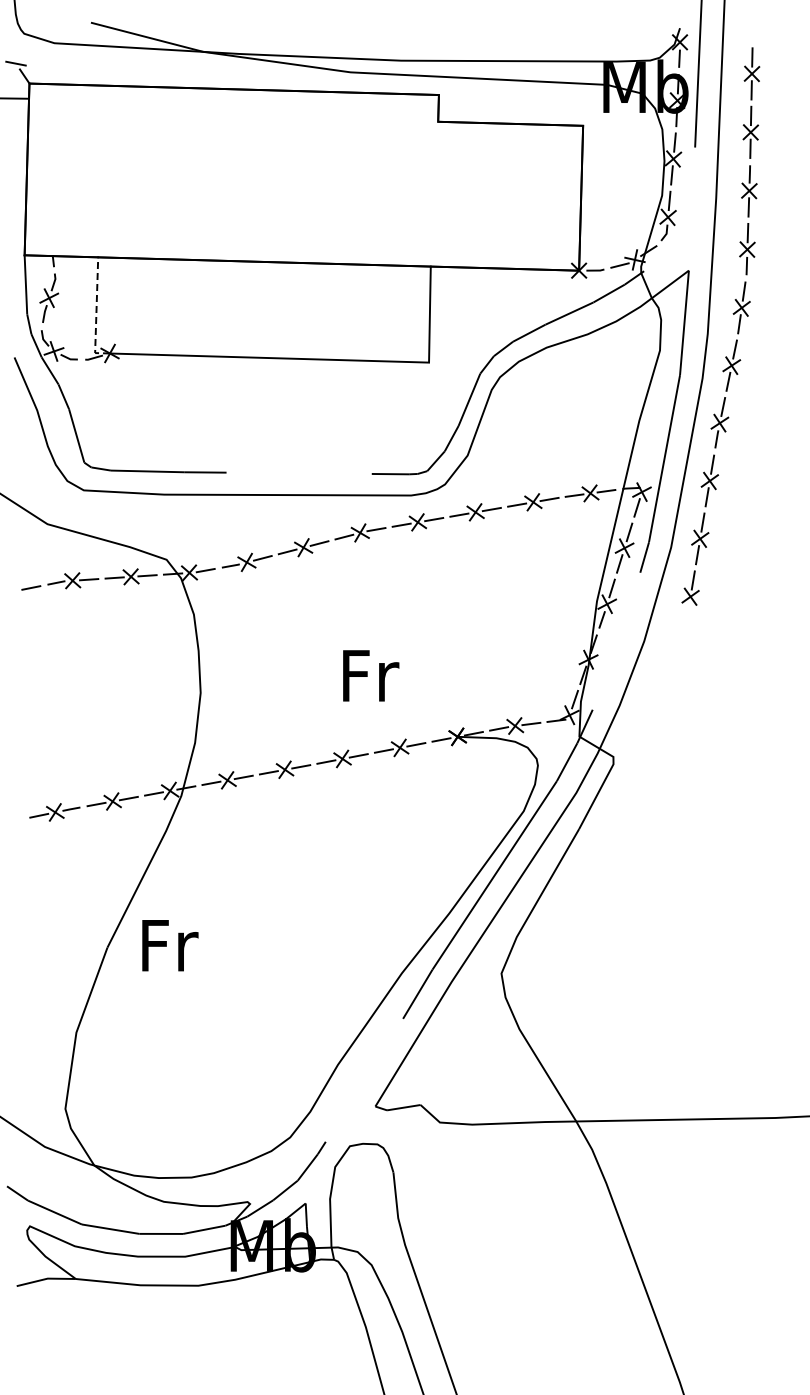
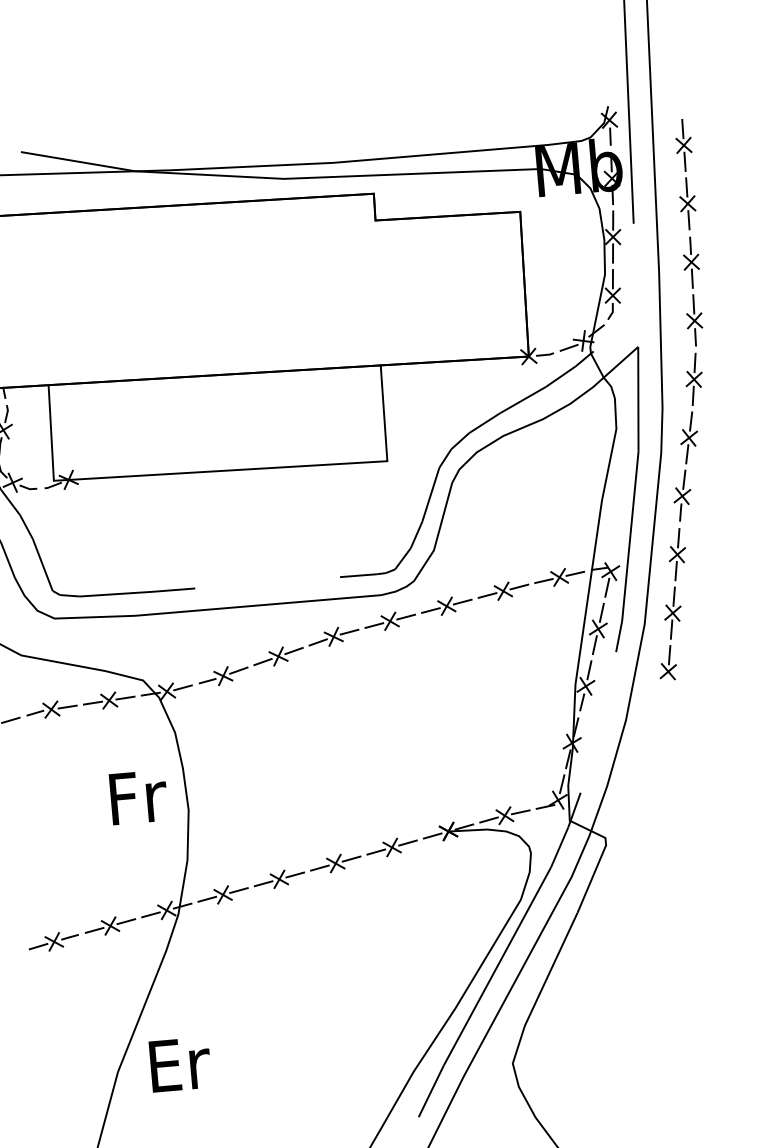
line: (96, 313) -> (51, 441), dashed -> solid
text: (371, 675) -> (139, 797), moved
text: (170, 945) -> (180, 1064), Fr -> Er

